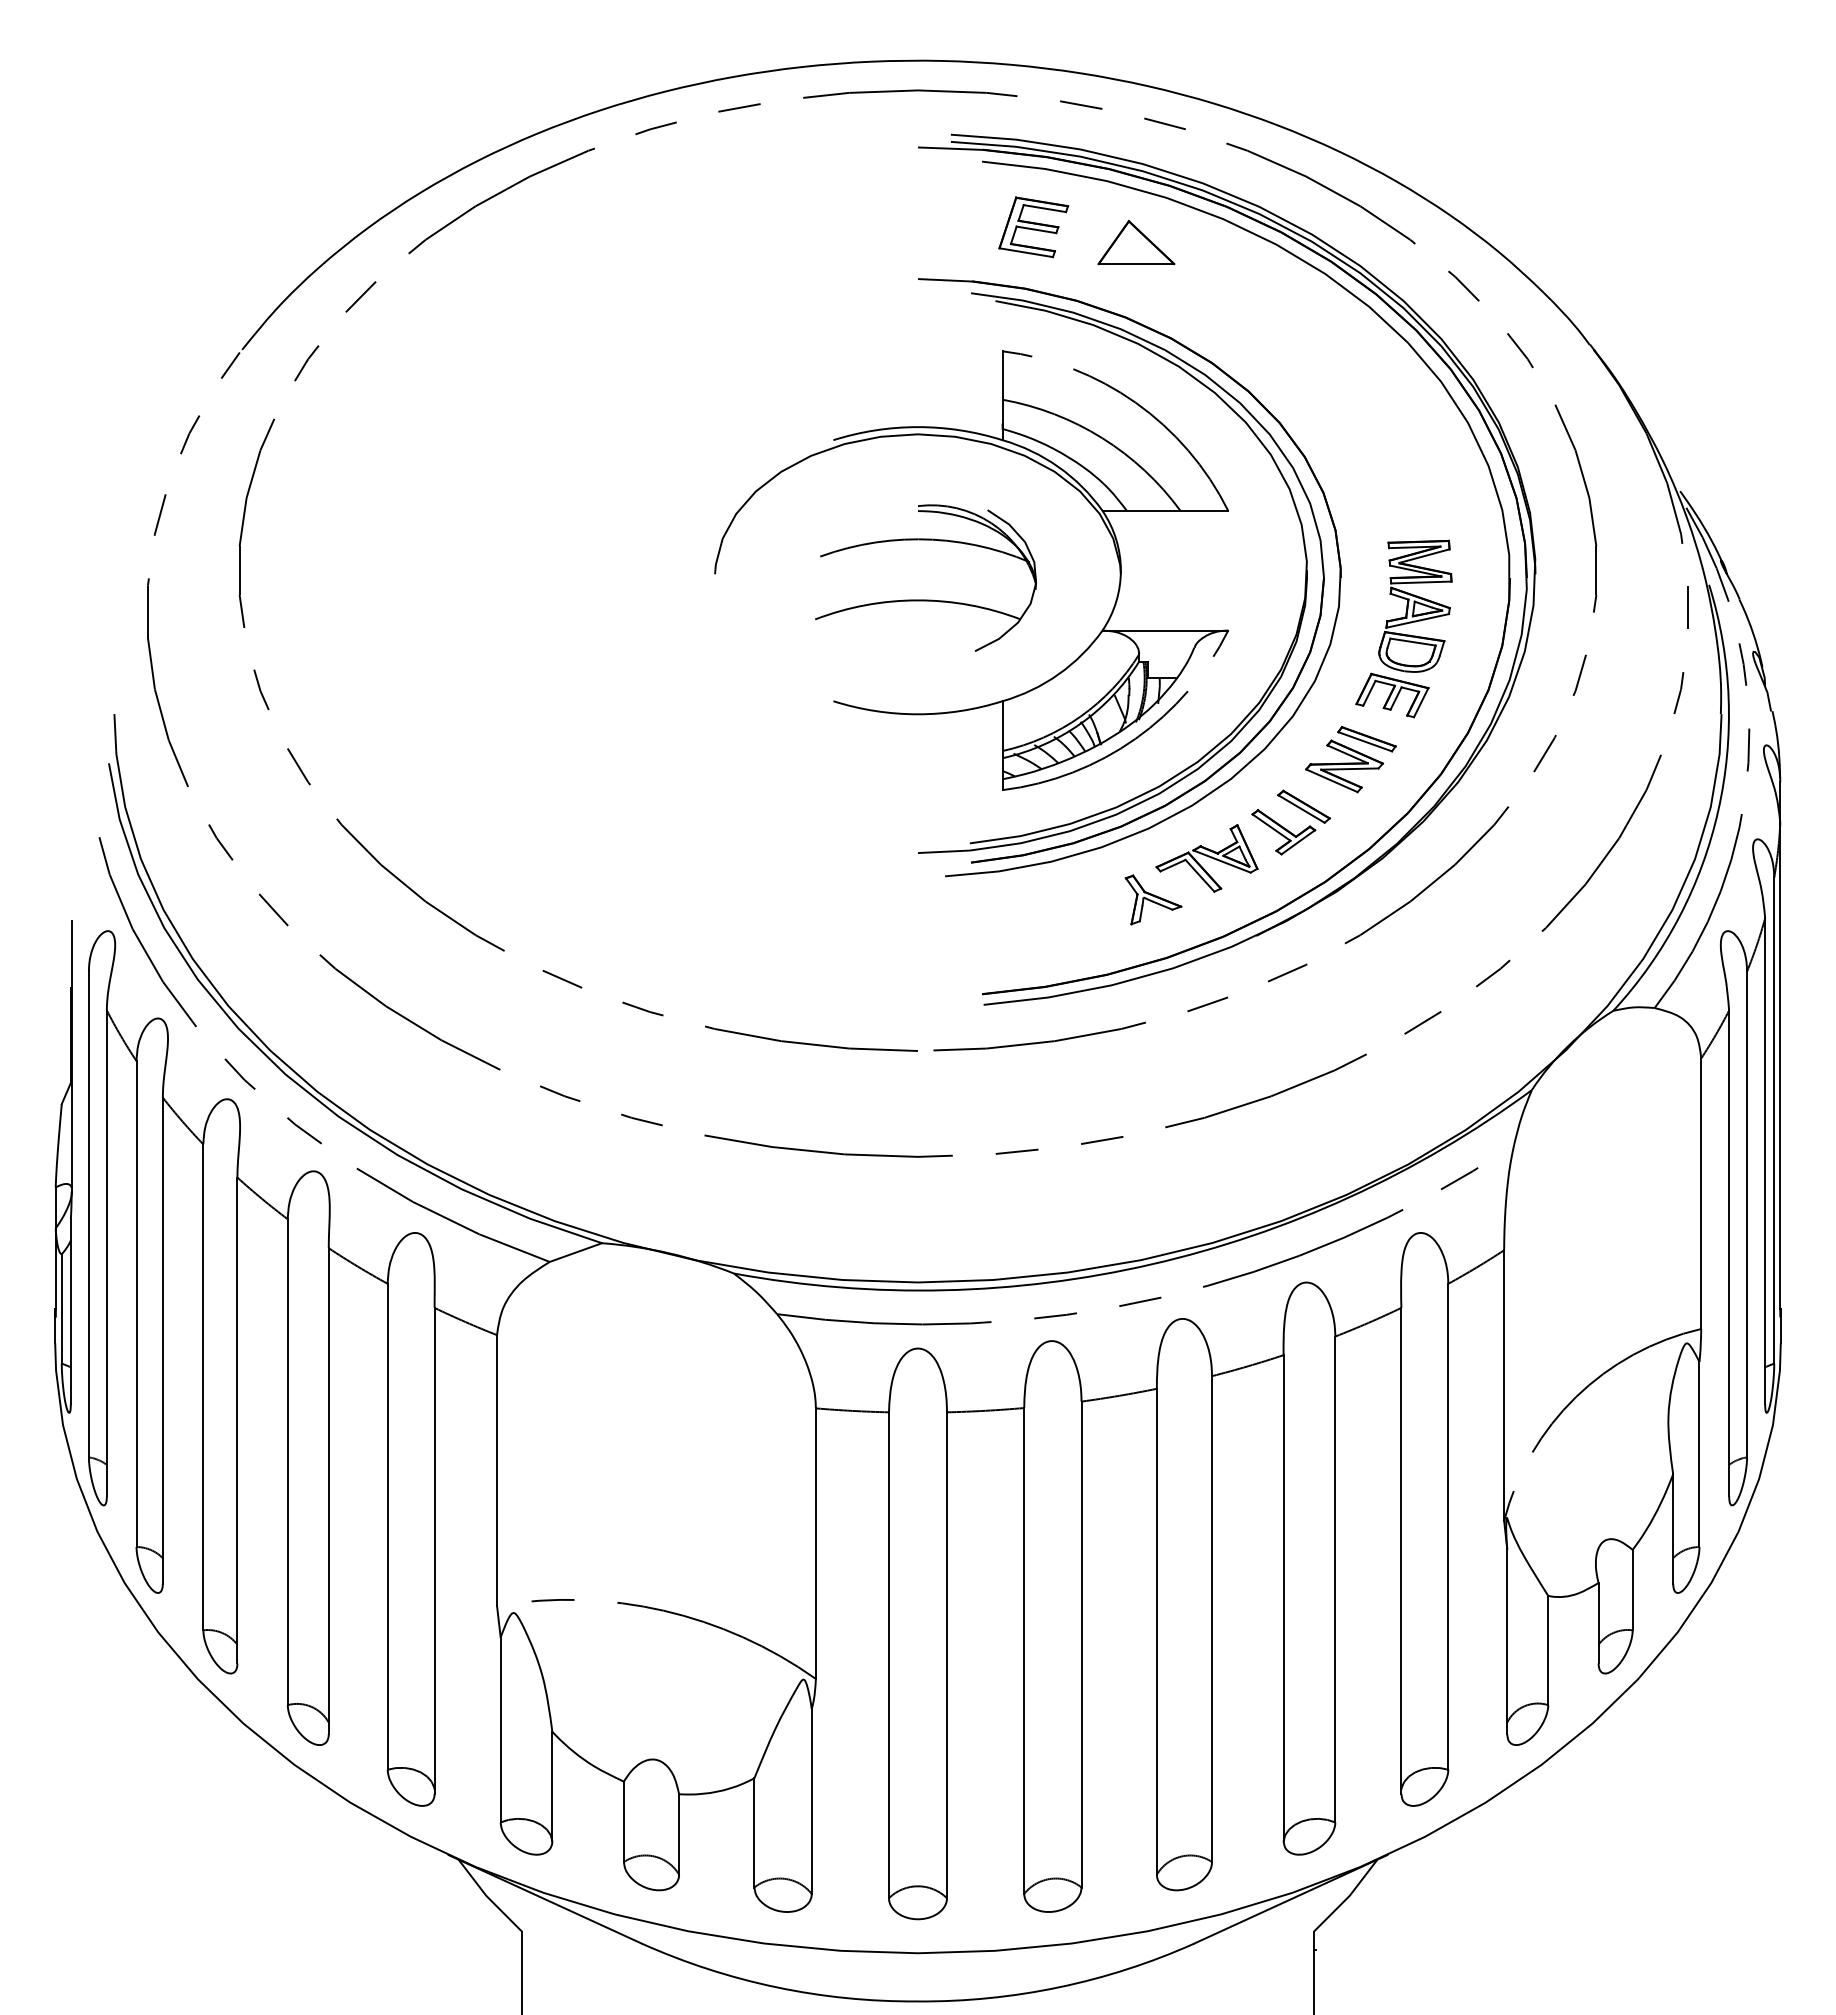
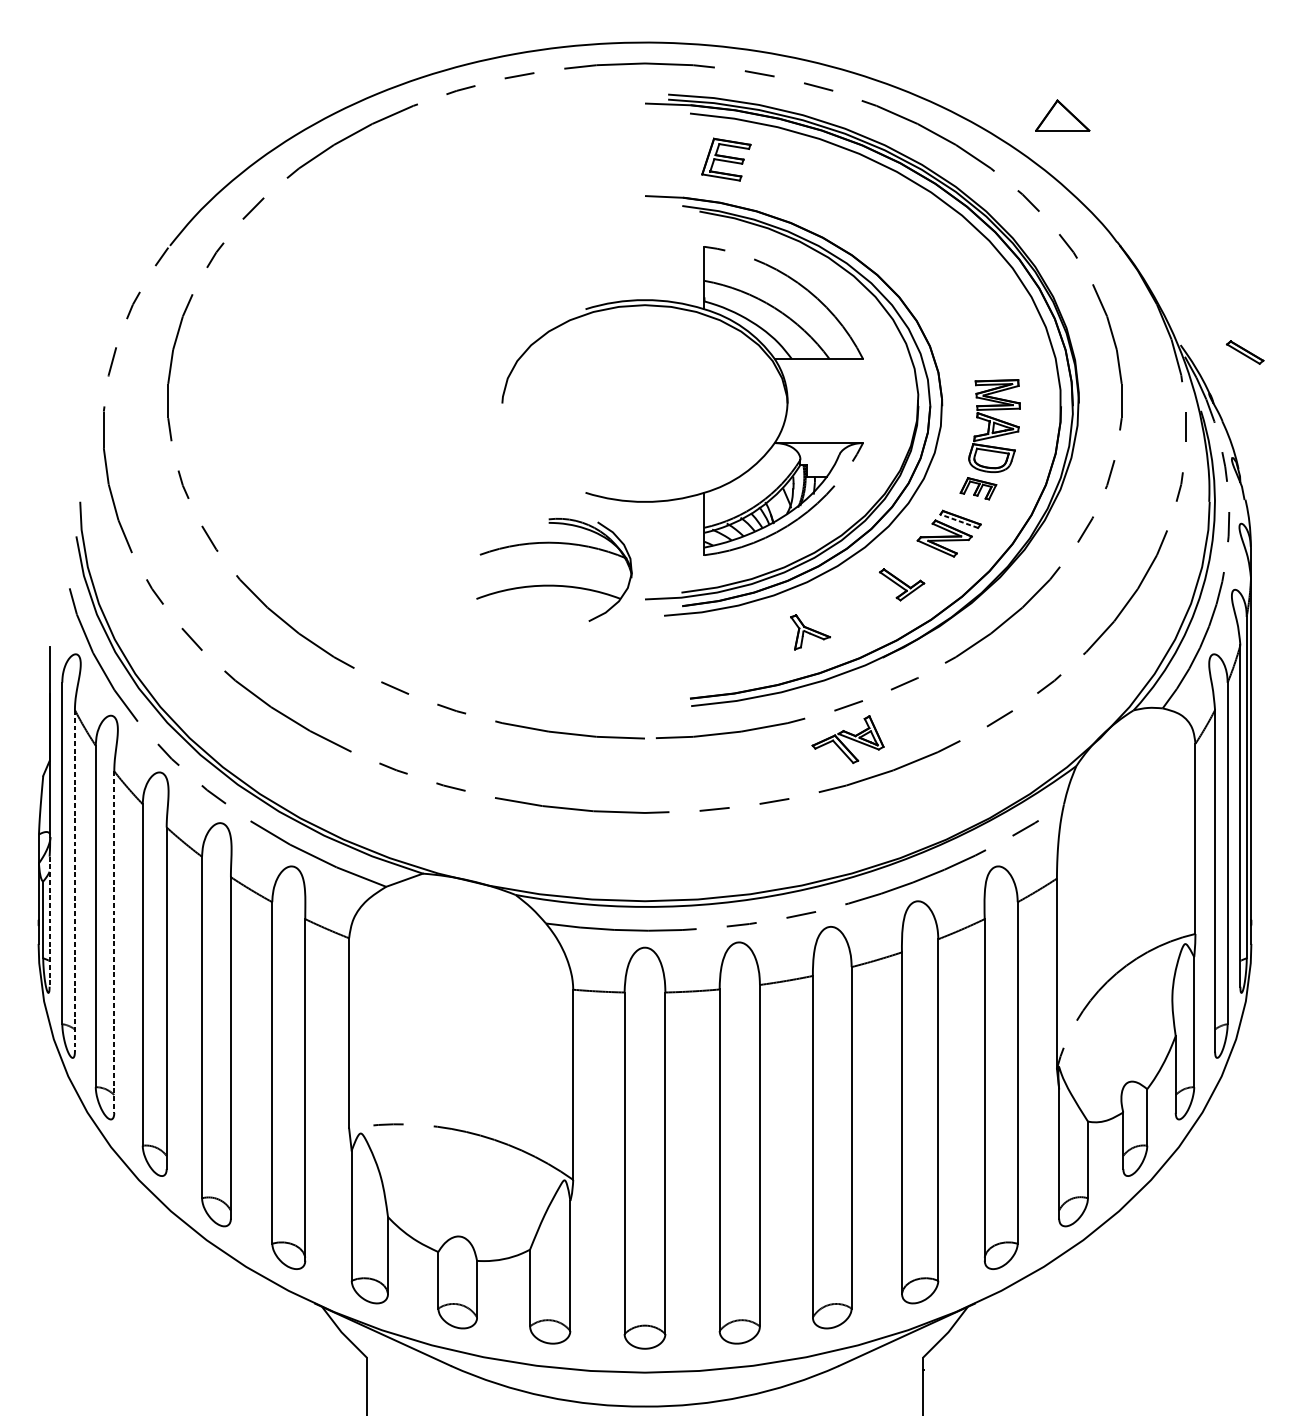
part: (1136, 242) -> (1062, 115), moved
part: (925, 599) -> (553, 585), moved
part: (1392, 695) -> (978, 488), size x0.7
line: (1365, 741) -> (959, 521), solid -> dashed
part: (1303, 806) -> (1244, 352), moved
part: (1206, 858) -> (847, 739), moved
line: (106, 1253) -> (74, 880), solid -> dashed
line: (70, 1311) -> (49, 921), solid -> dashed
line: (162, 1340) -> (114, 942), solid -> dashed

